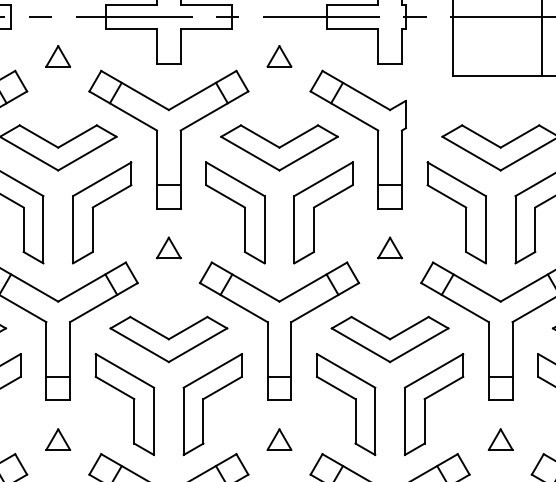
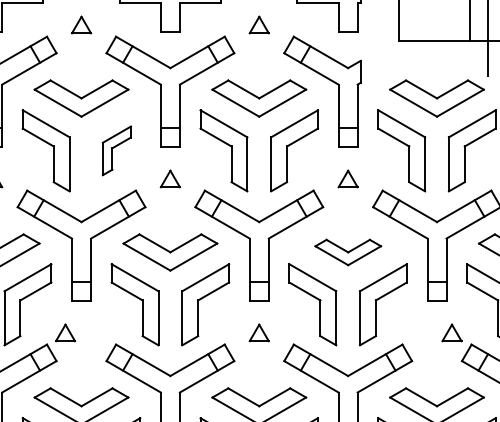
part: (101, 212) -> (116, 150), size x0.6
part: (390, 339) -> (348, 252), size x0.7
part: (58, 439) -> (65, 332), moved
part: (500, 439) -> (451, 332), moved

